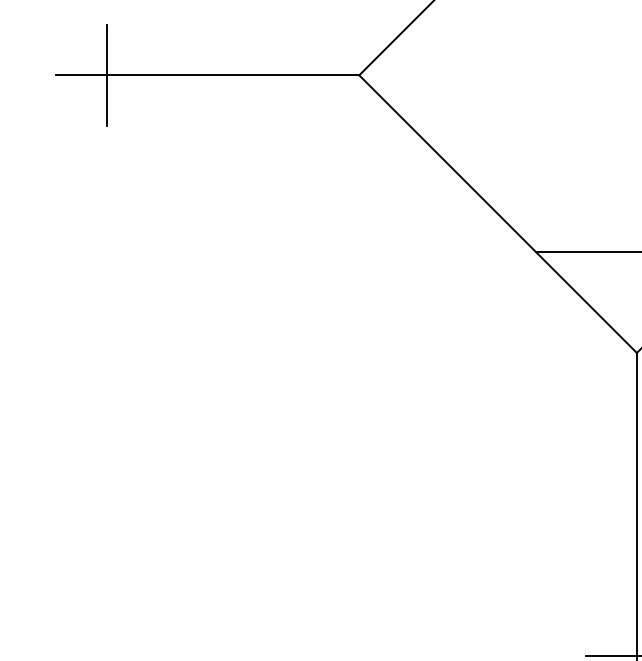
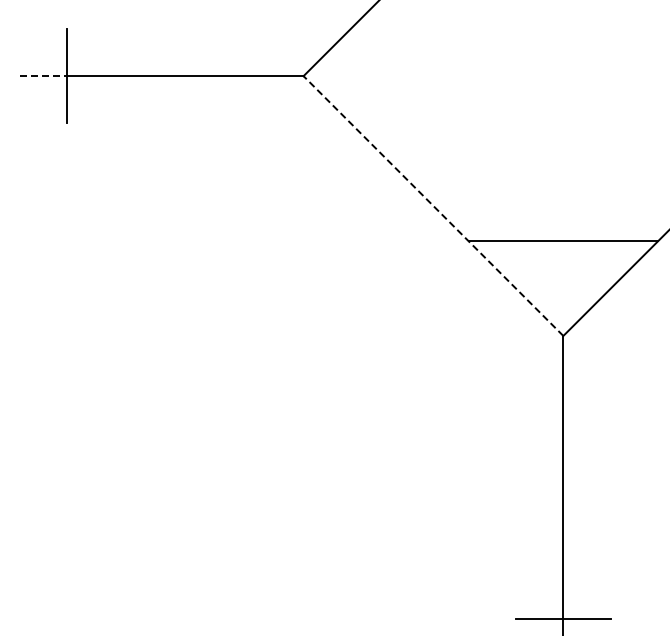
line: (81, 75) -> (43, 76), solid -> dashed
line: (498, 214) -> (433, 206), solid -> dashed

